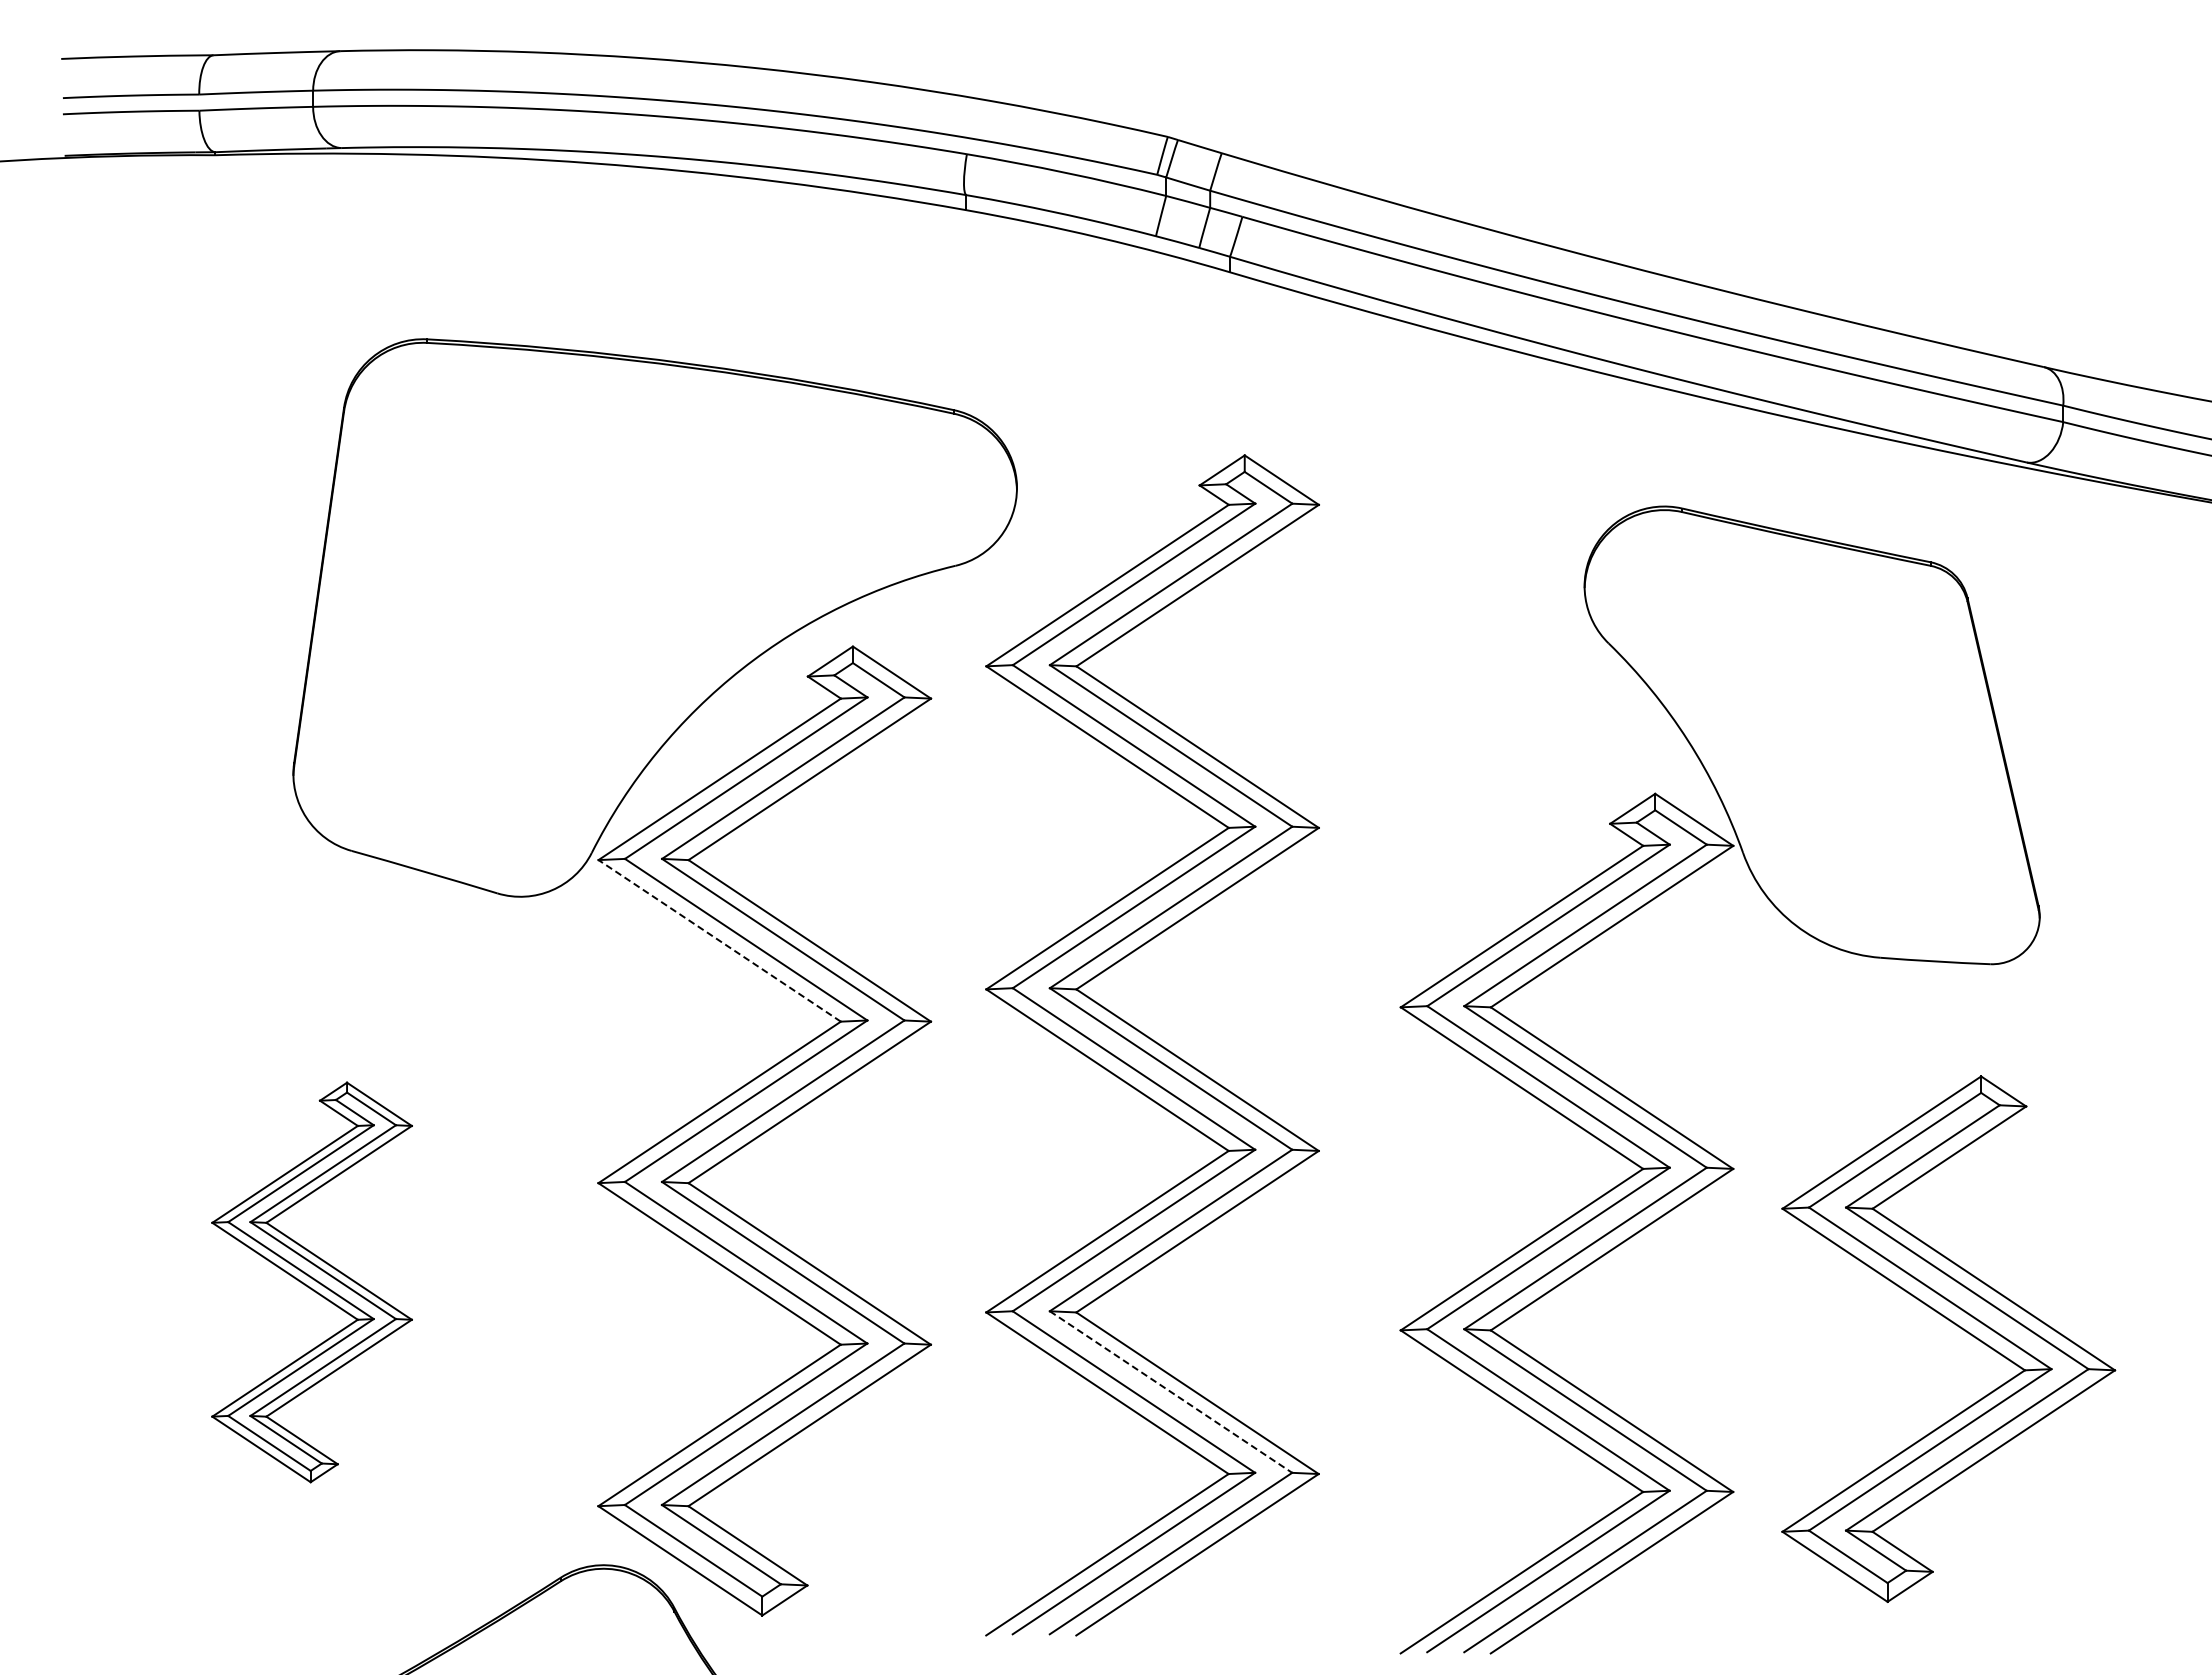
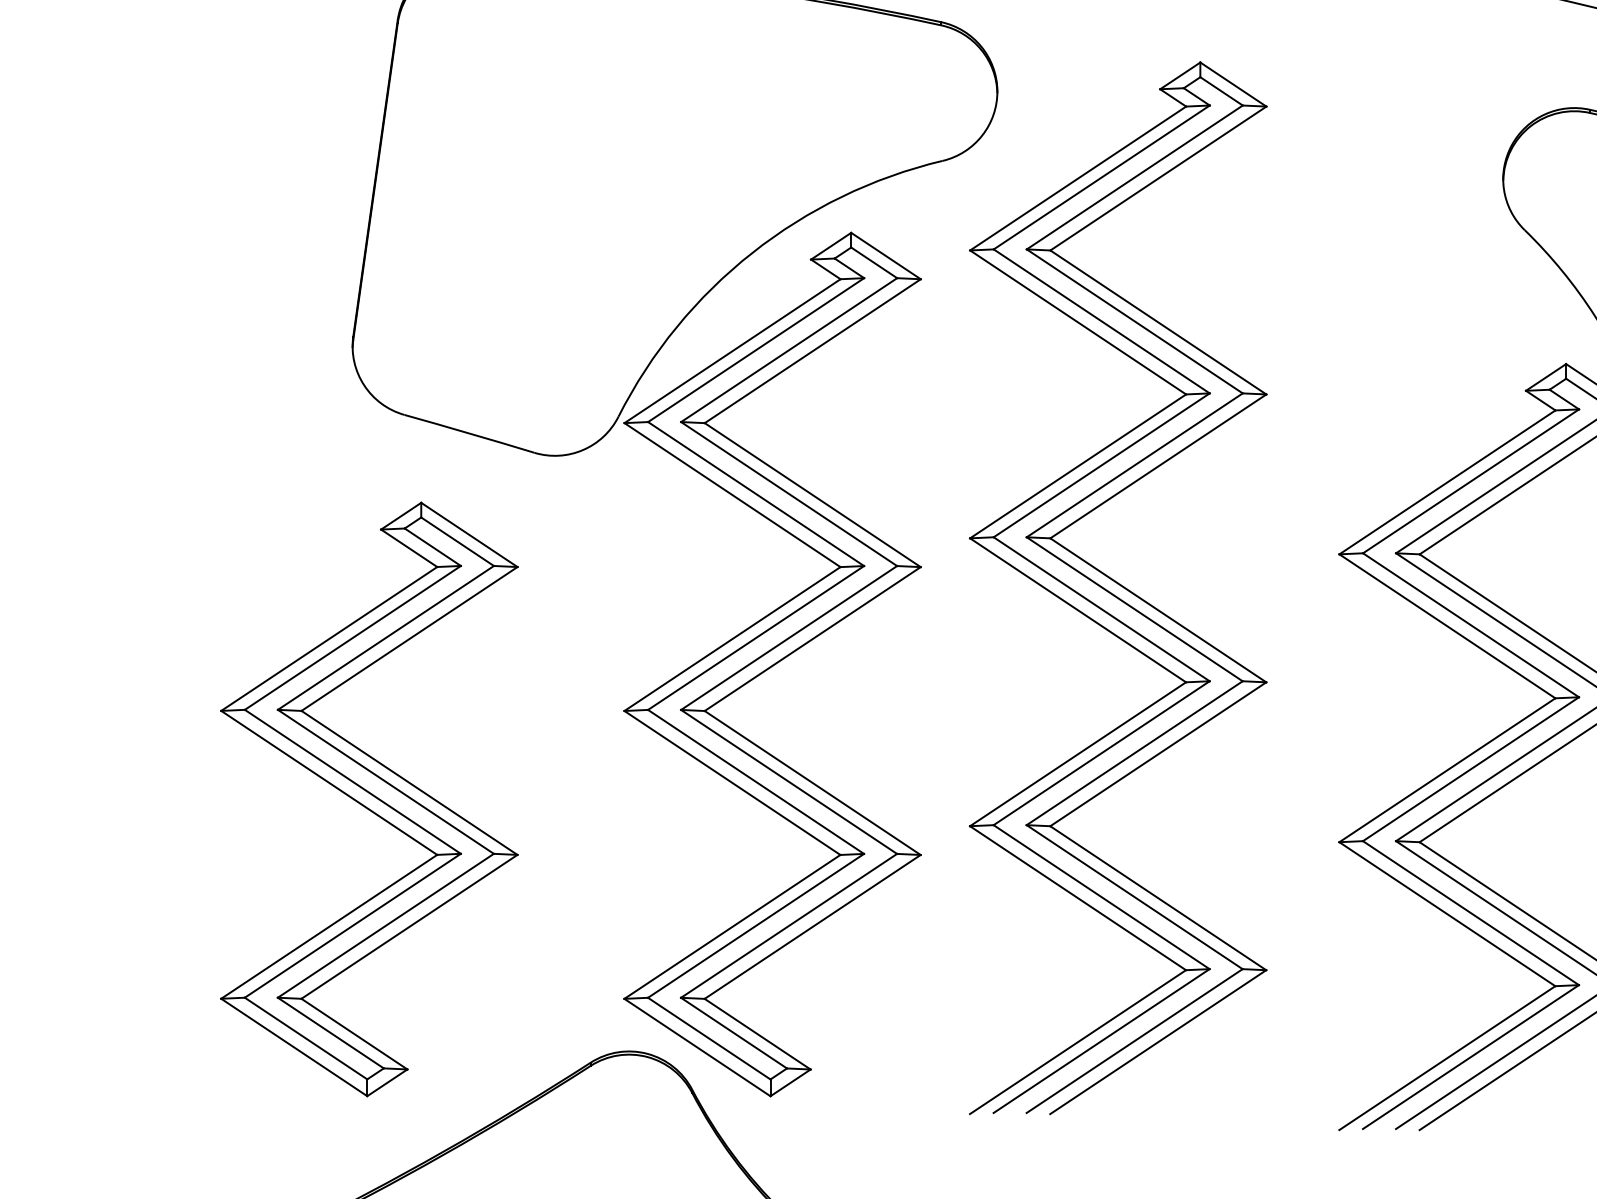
line: (719, 940) -> (732, 494), dashed -> solid
part: (311, 1282) -> (368, 799), size x1.67
line: (1171, 1392) -> (1135, 897), dashed -> solid

